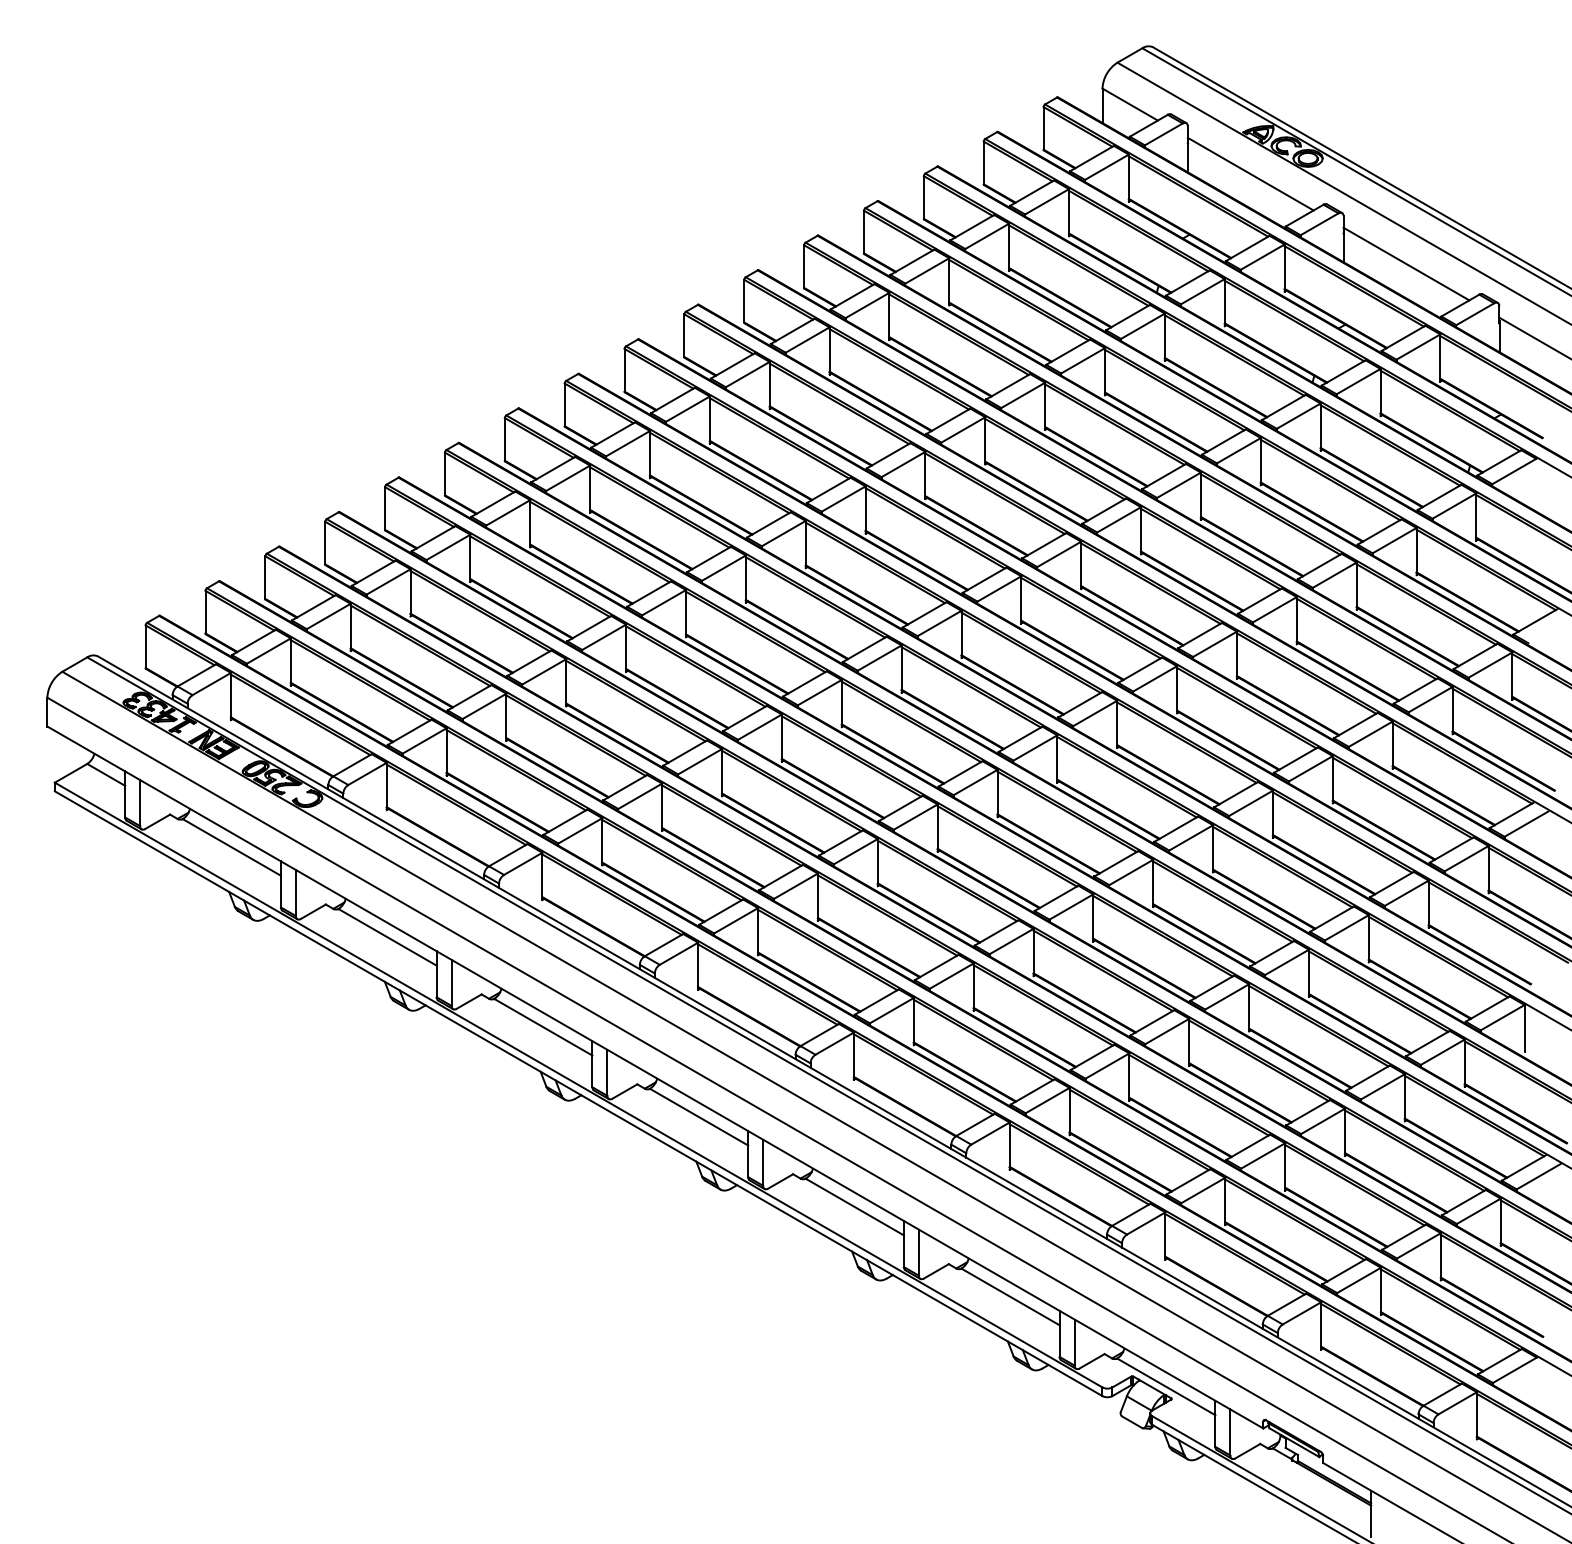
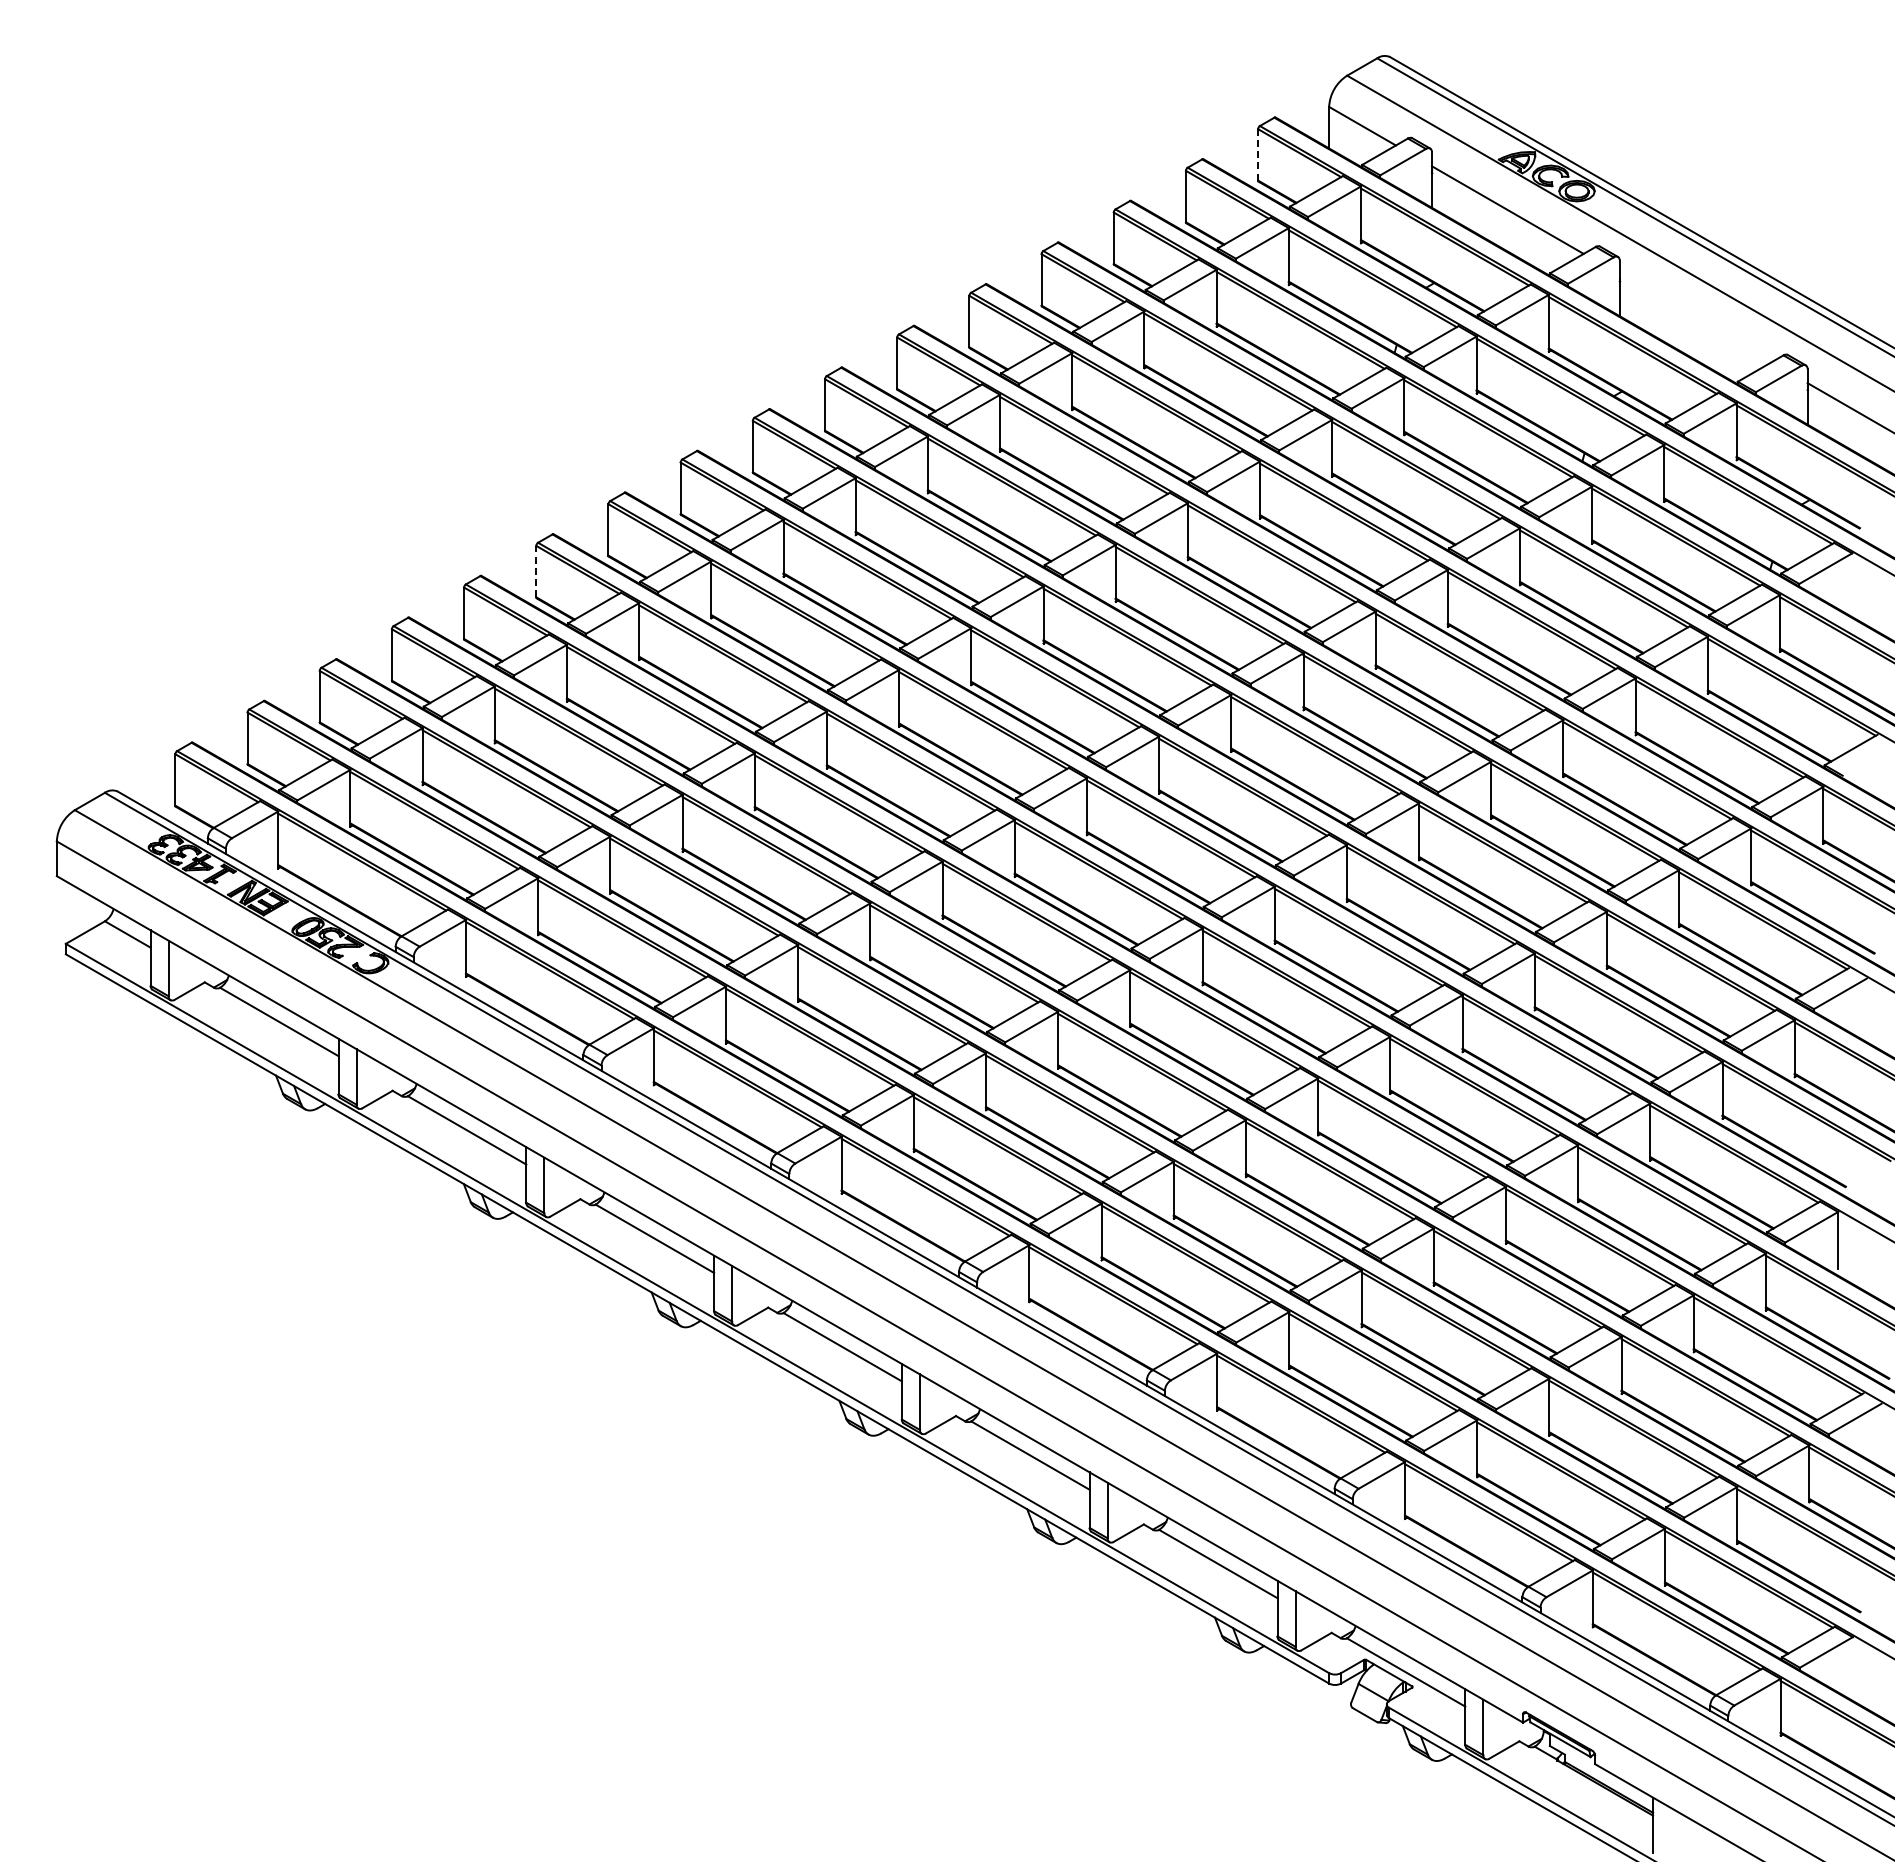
line: (1043, 128) -> (1258, 154), solid -> dashed
line: (1406, 264) -> (1695, 318), removed
line: (445, 473) -> (536, 571), solid -> dashed

